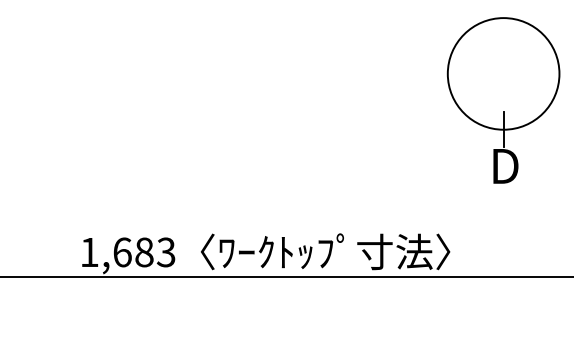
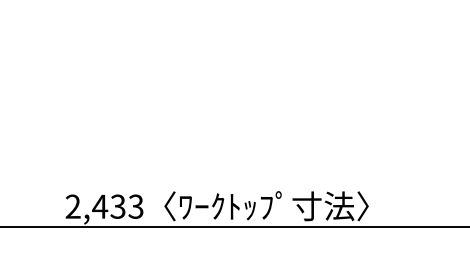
part: (503, 100) -> (412, 82), removed
text: (116, 252) -> (95, 206), 1,683 -> 2,433

